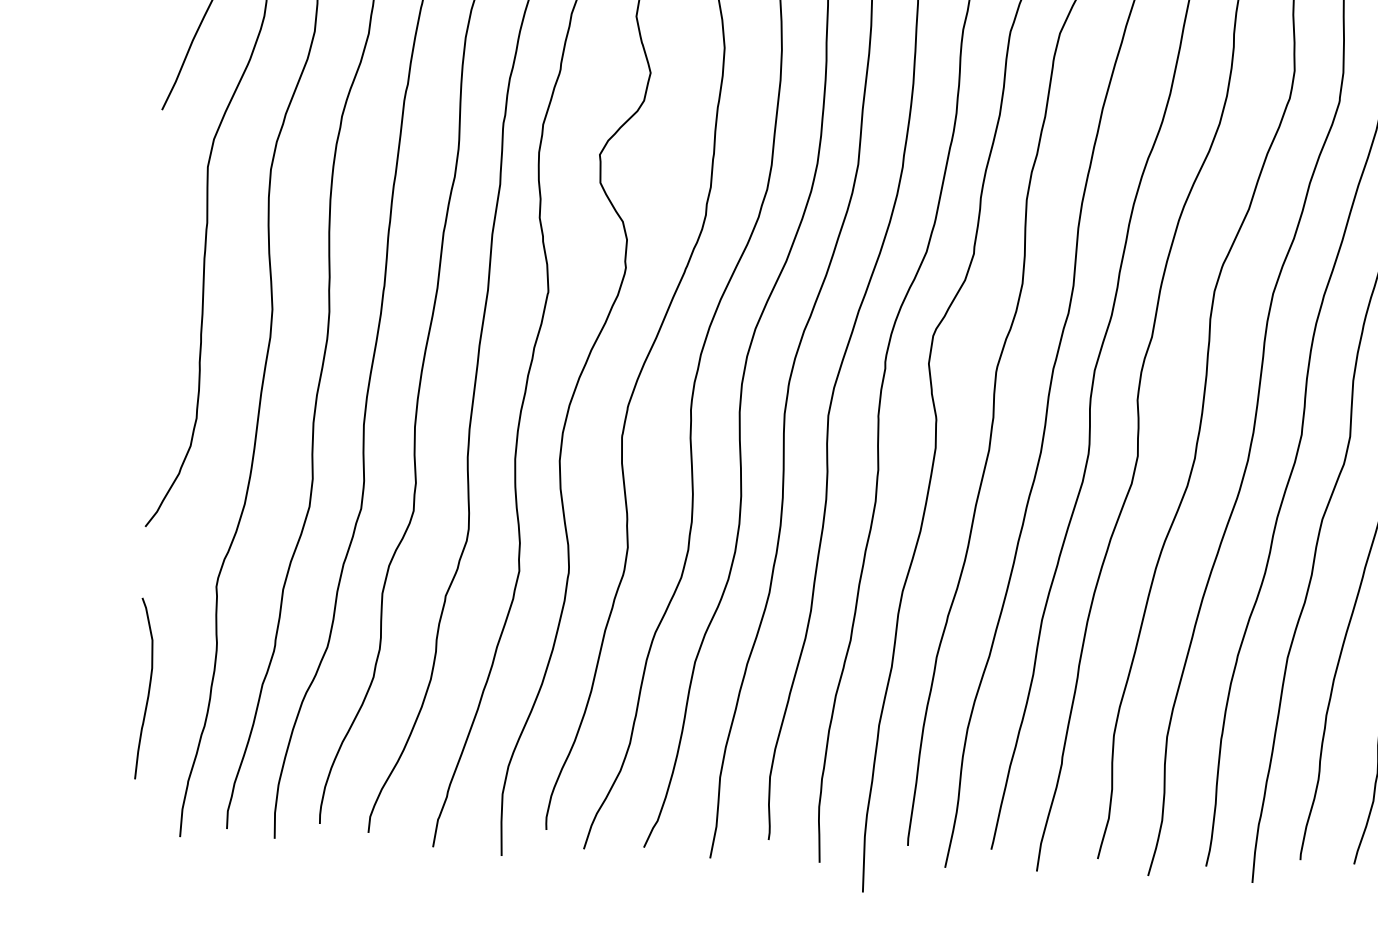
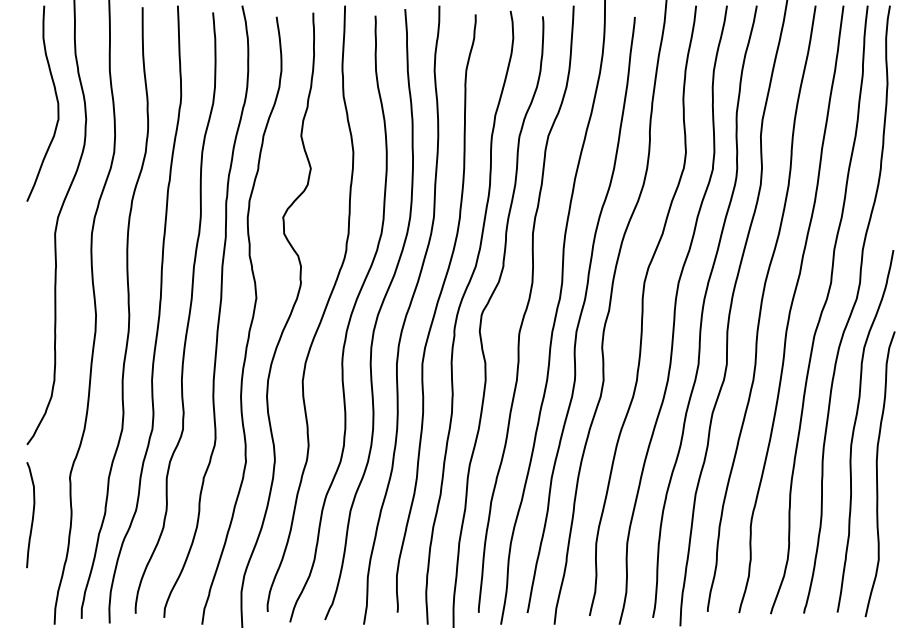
curve: (148, 689) -> (32, 515), moved

